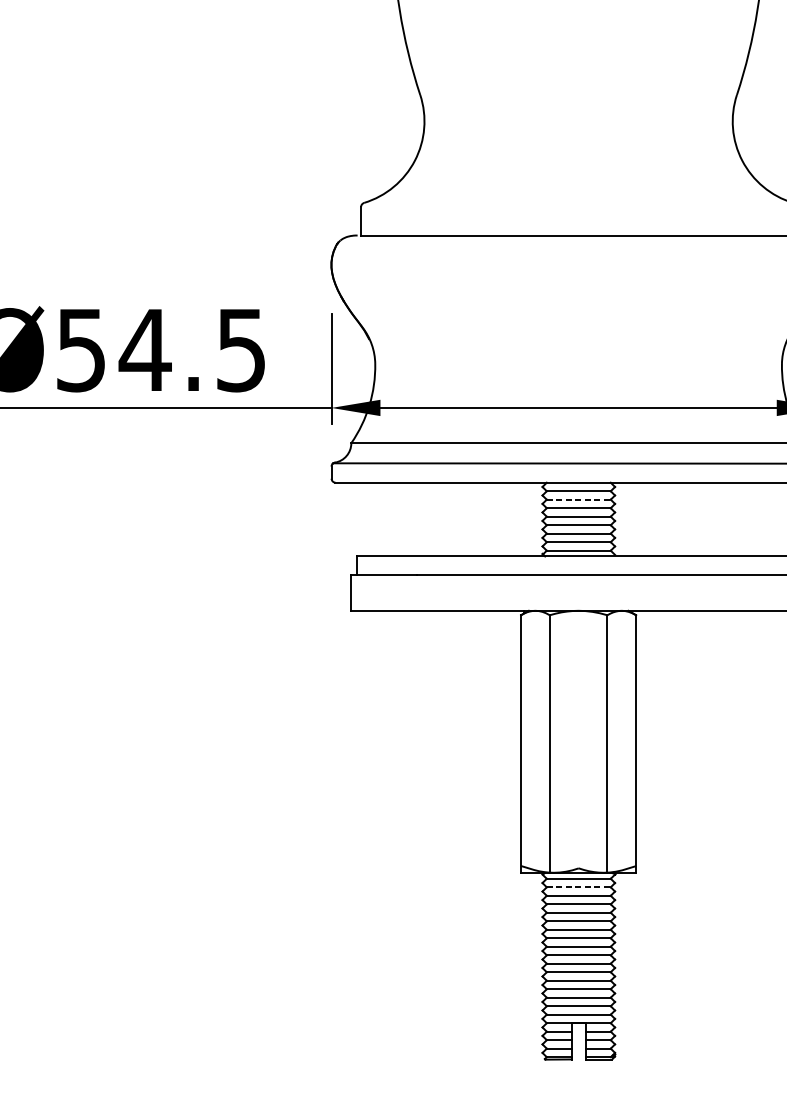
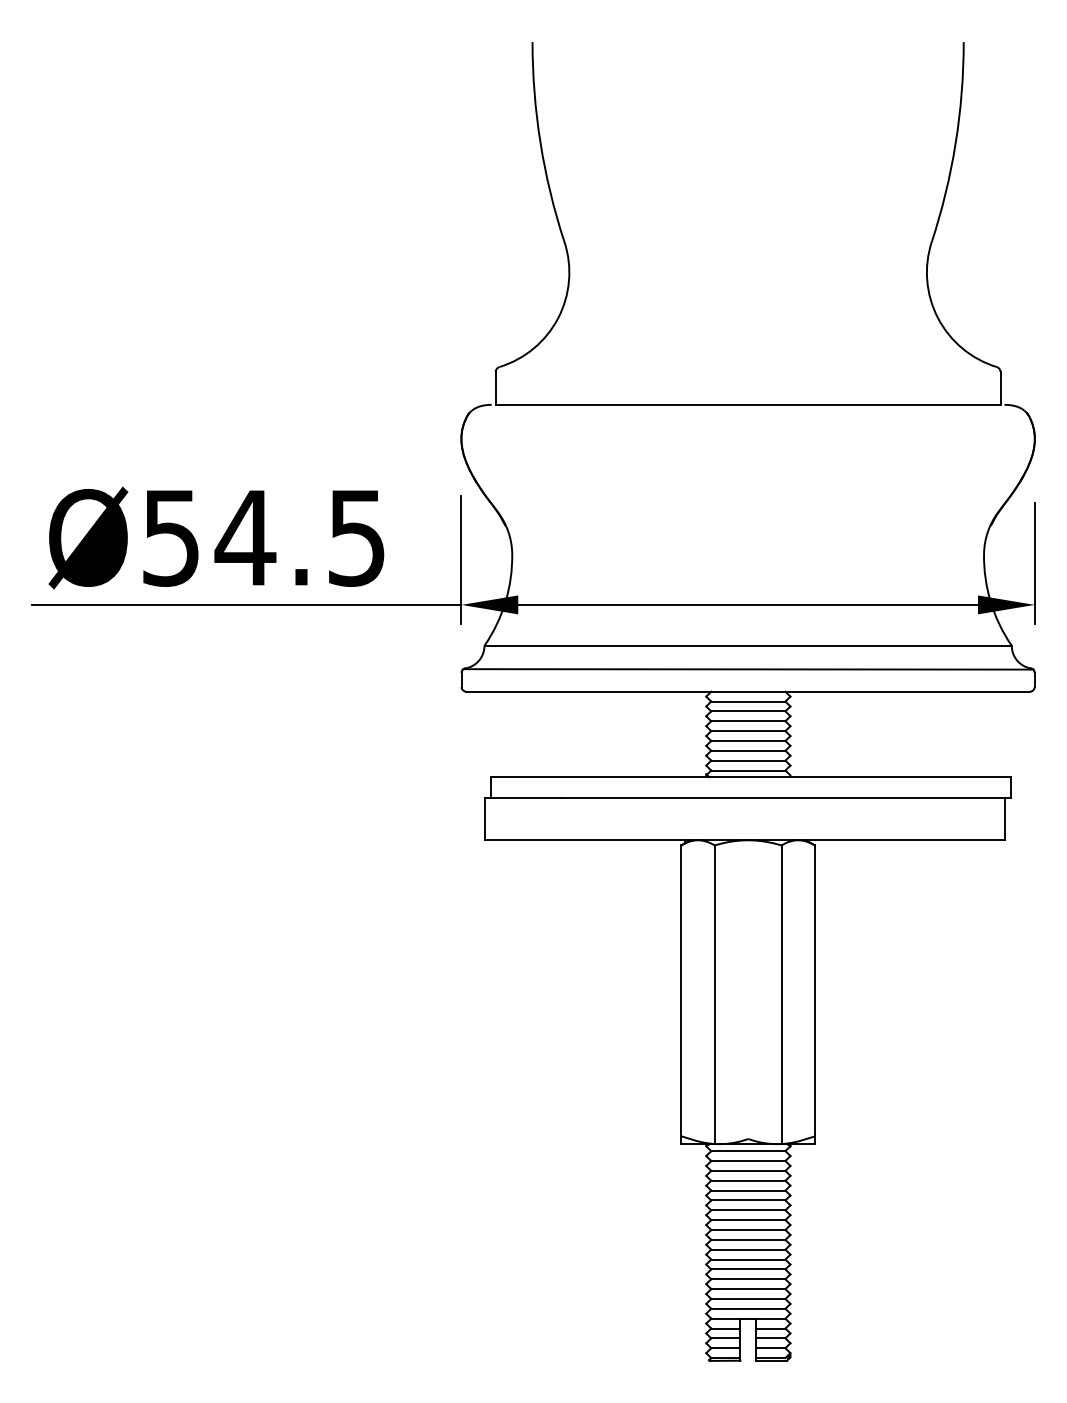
line: (578, 499) -> (748, 711), dashed -> solid
line: (578, 887) -> (748, 1161), dashed -> solid

